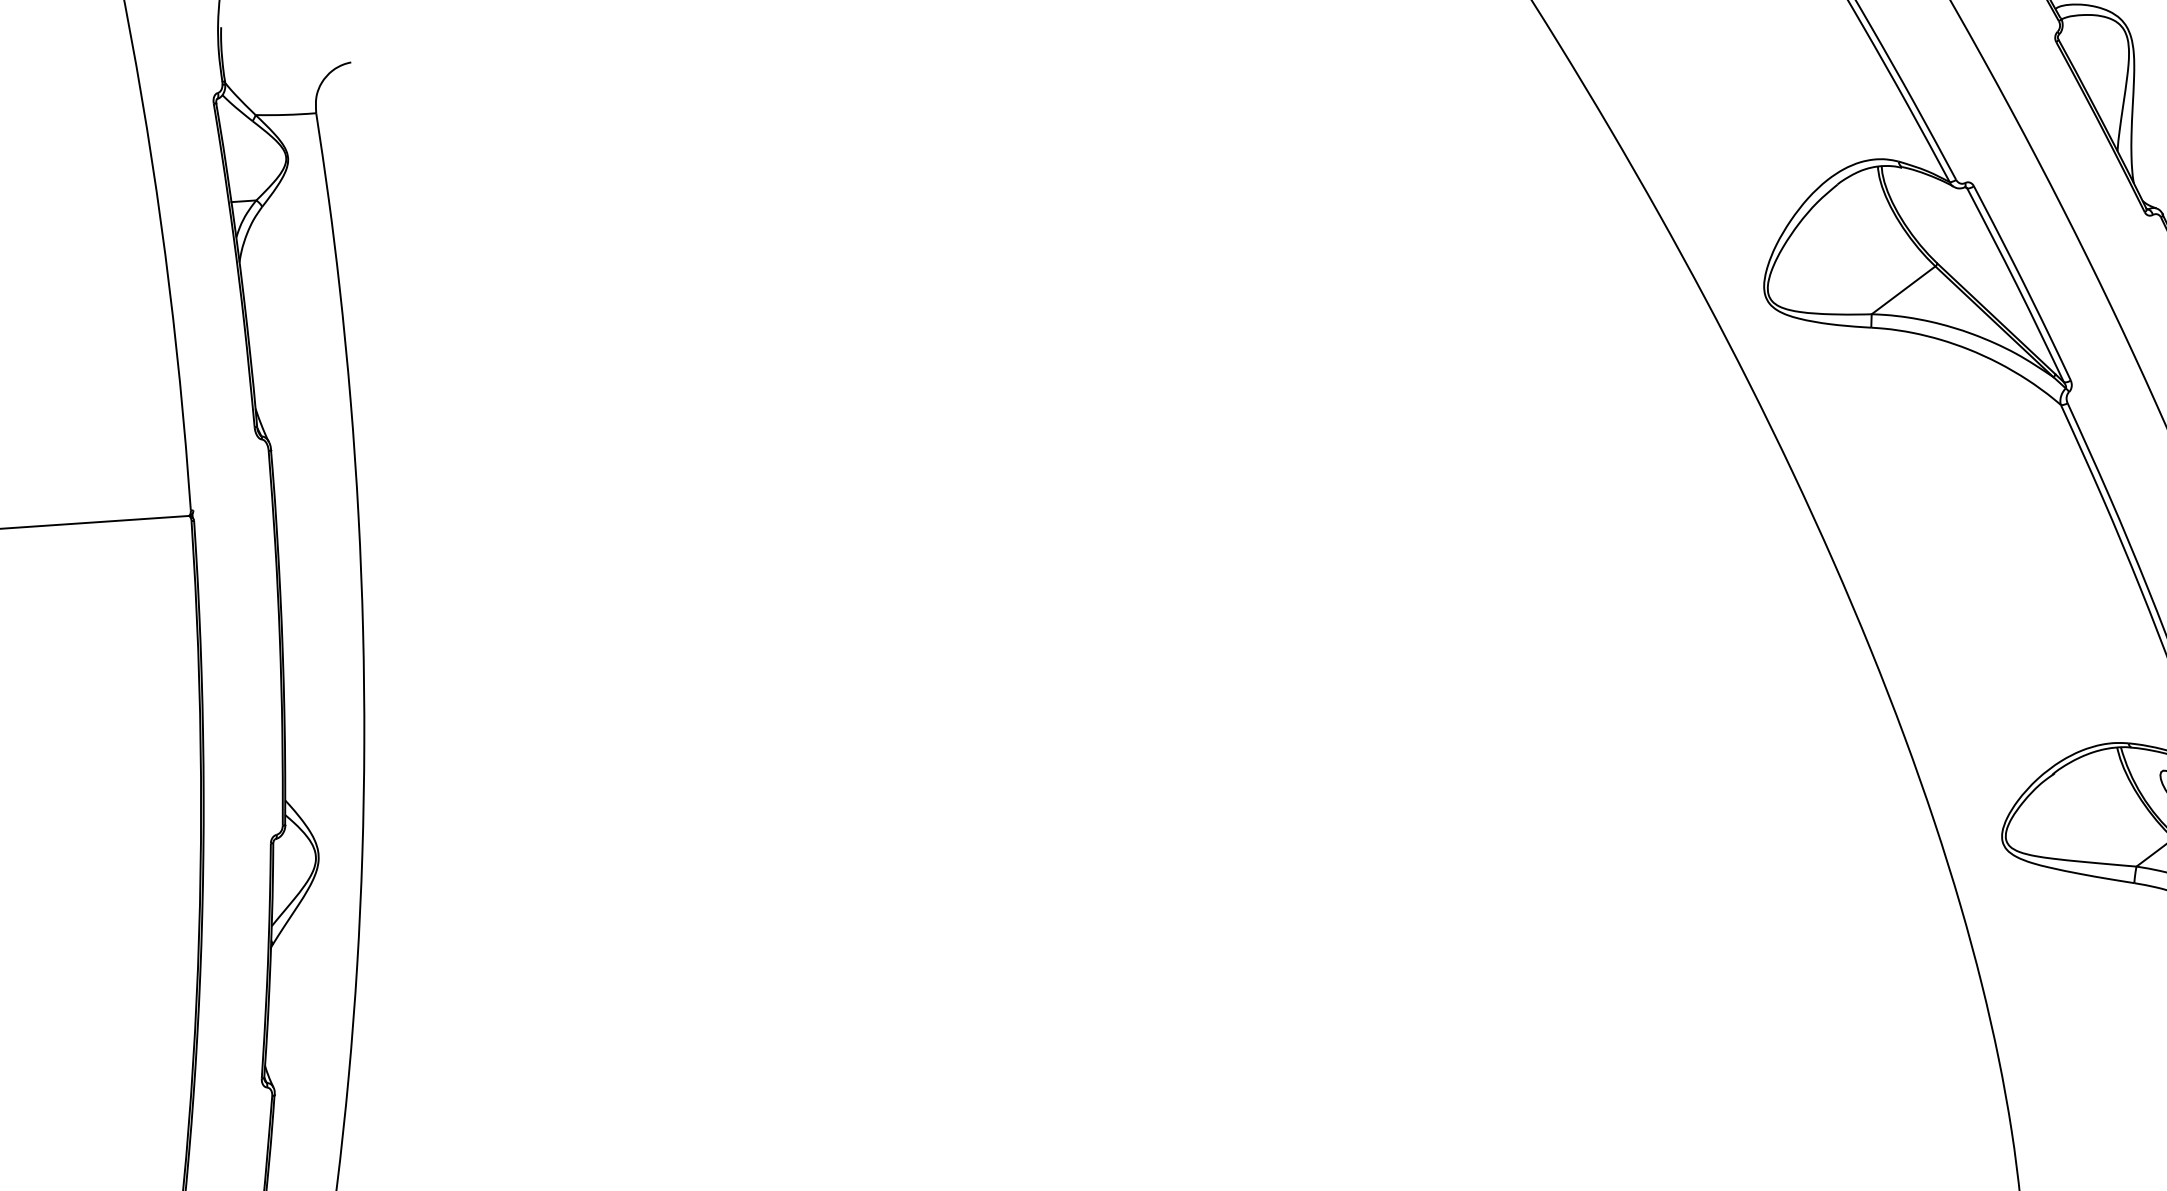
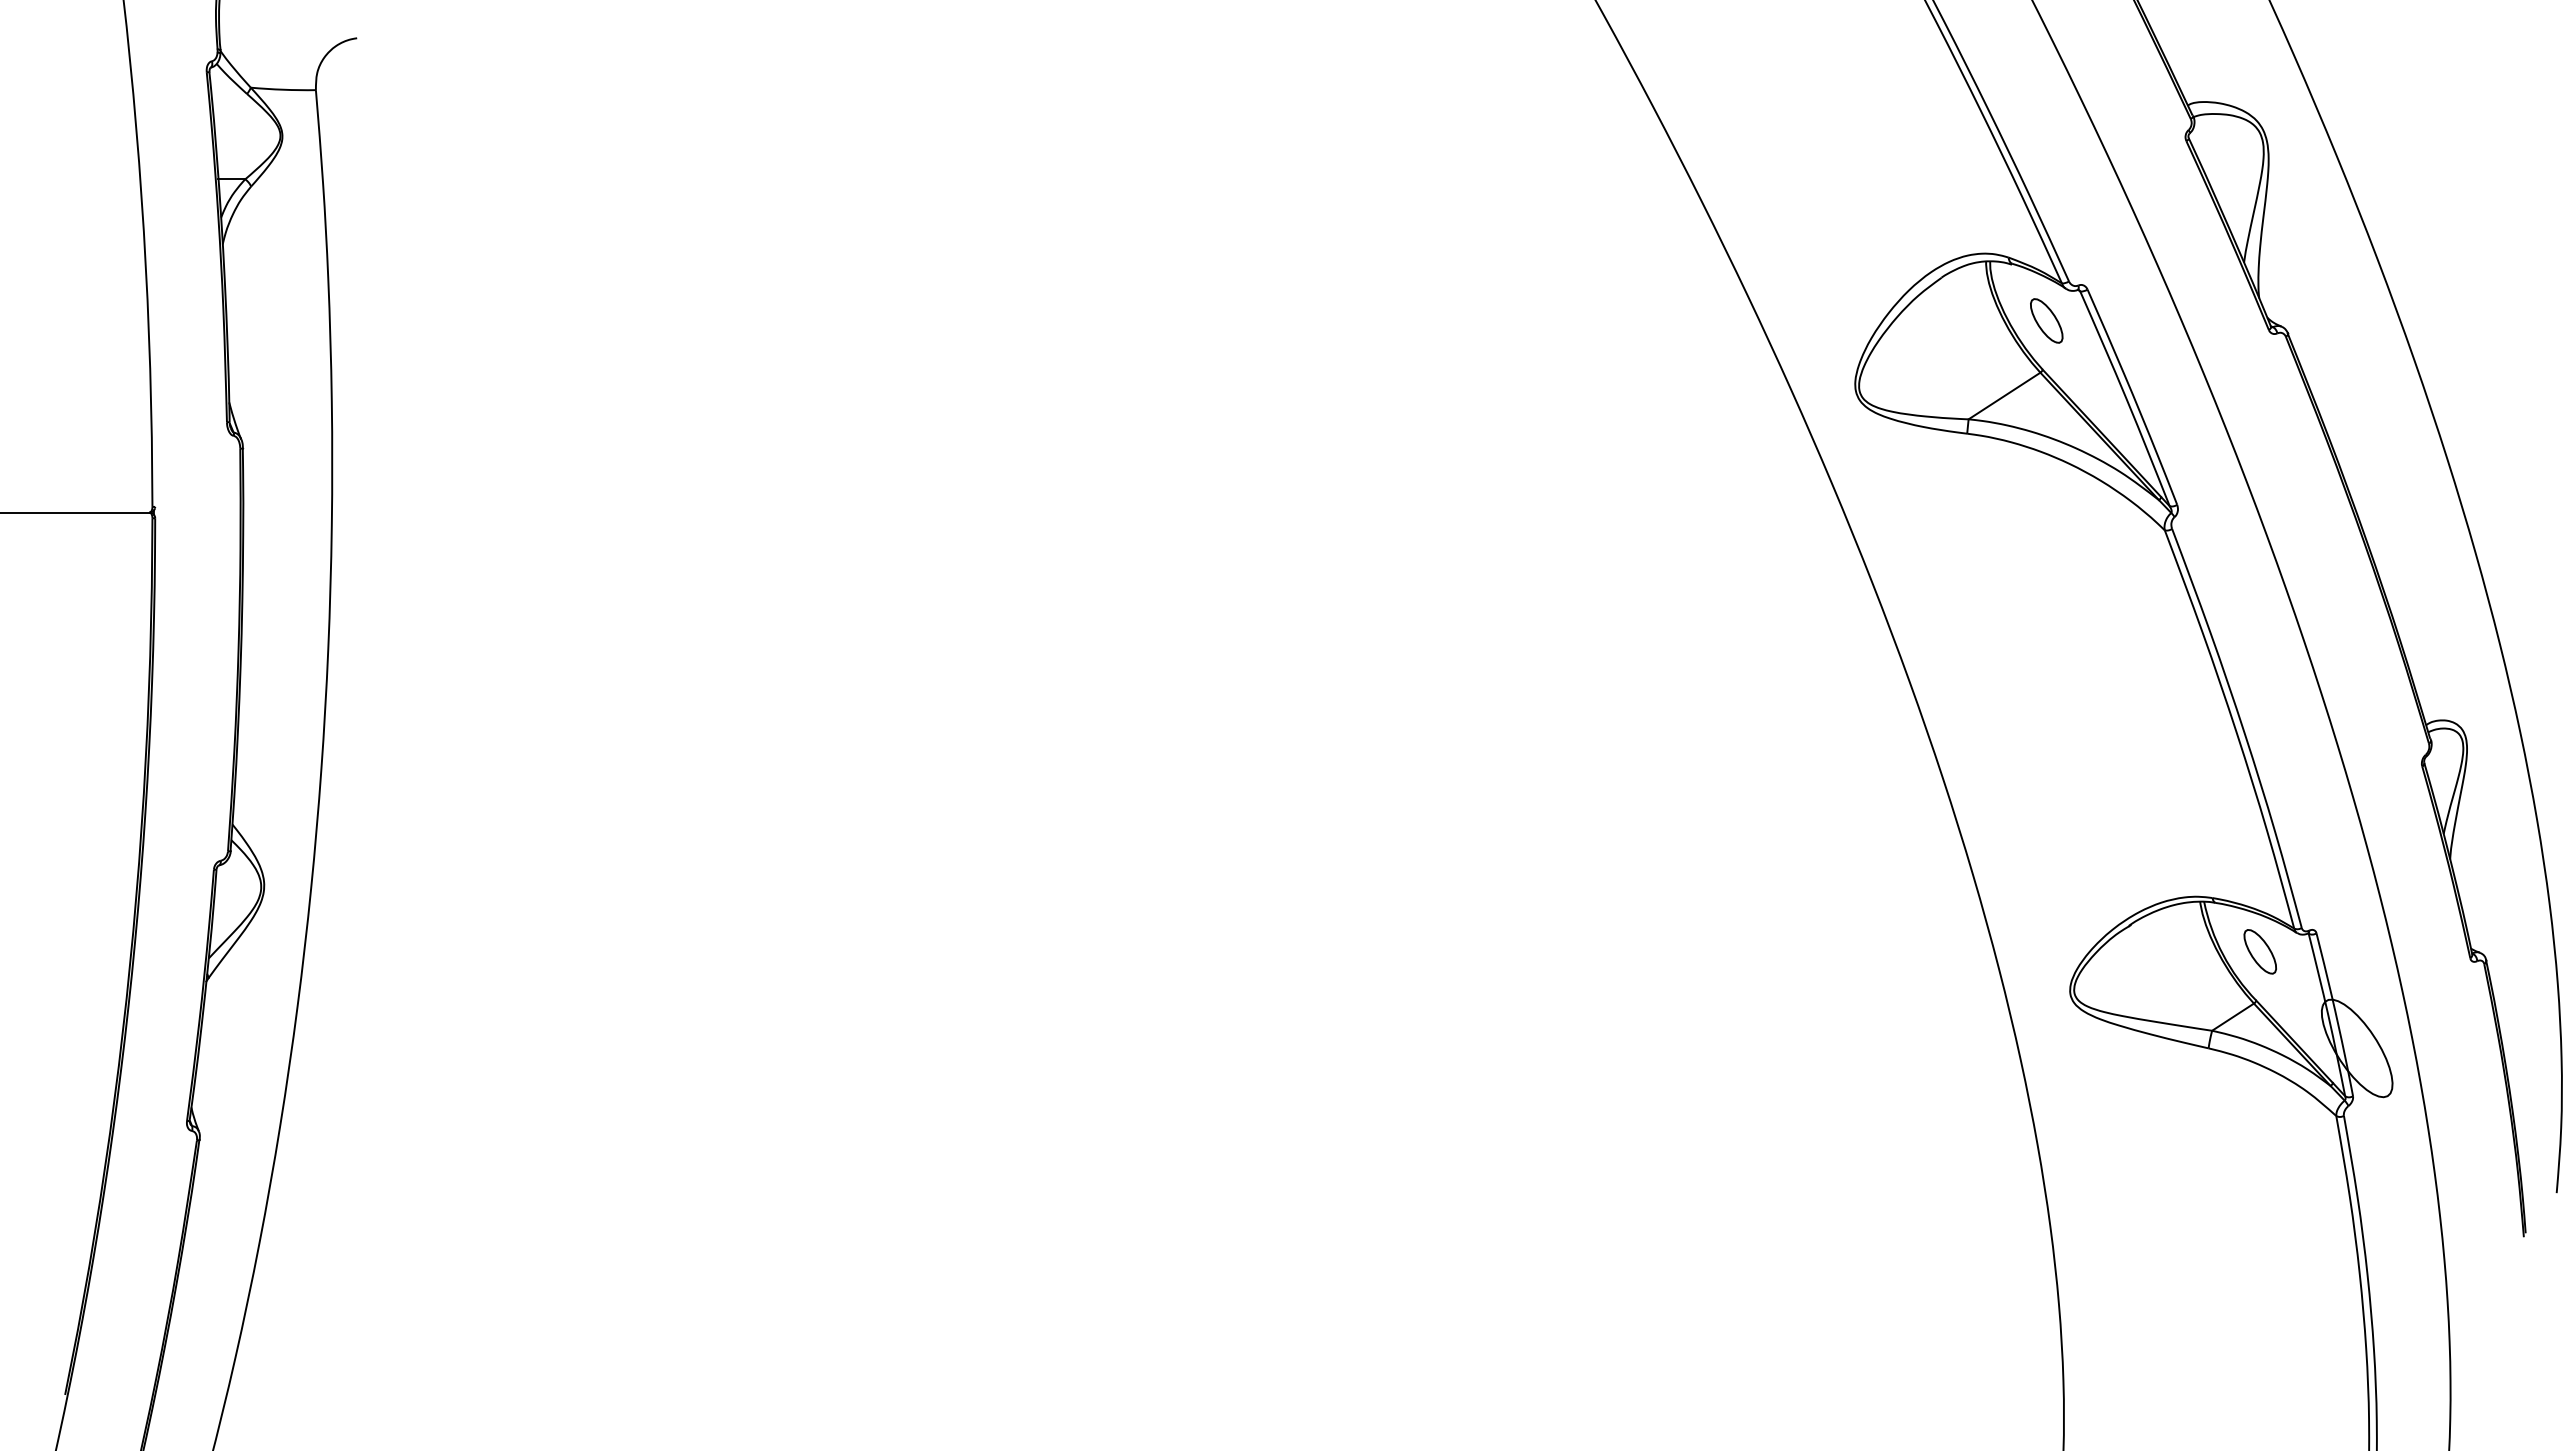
part: (1937, 217) -> (2046, 320), added

